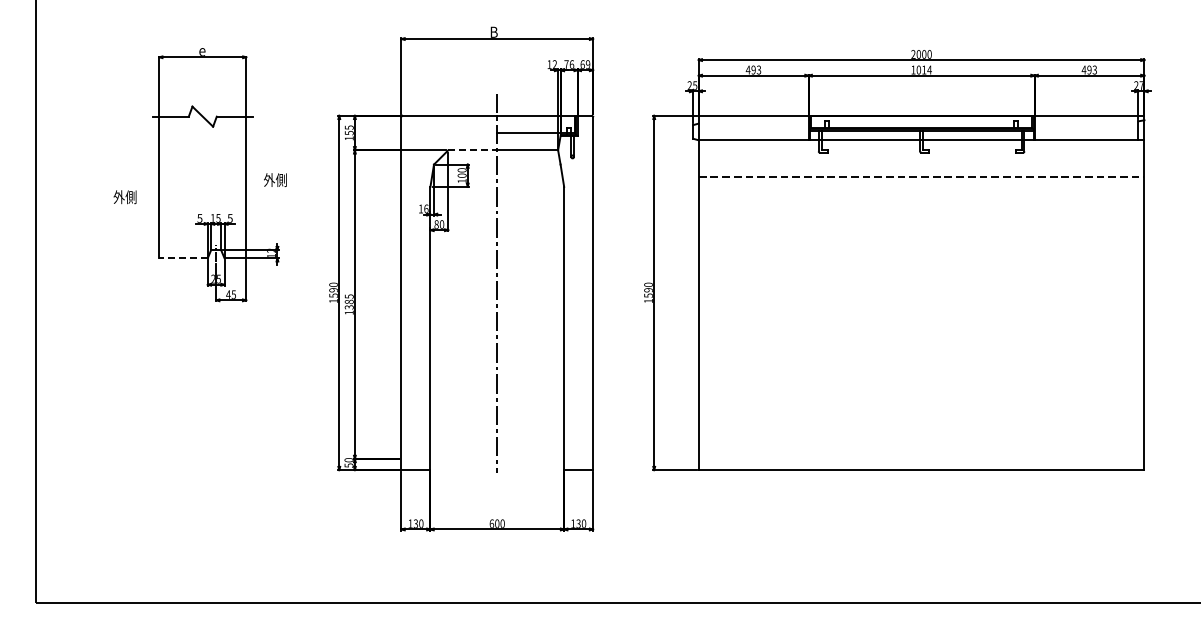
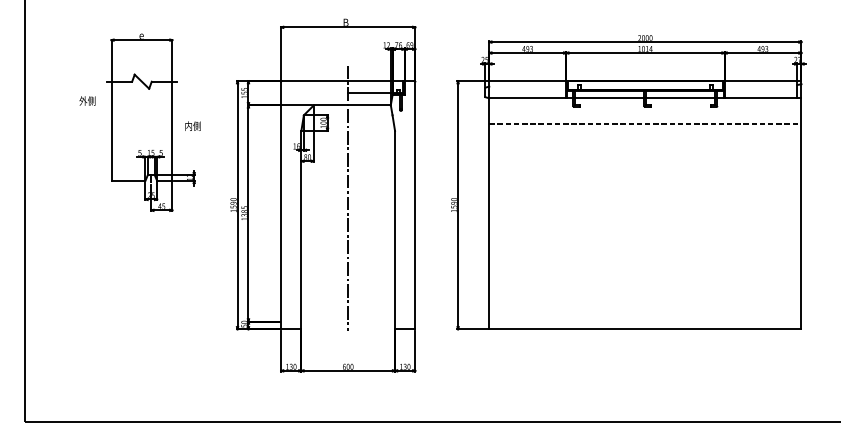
line: (472, 150) -> (330, 105), dashed -> solid
text: (269, 179) -> (188, 125), 外側 -> 内側
text: (124, 197) -> (87, 101), moved
line: (183, 258) -> (128, 181), dashed -> solid

